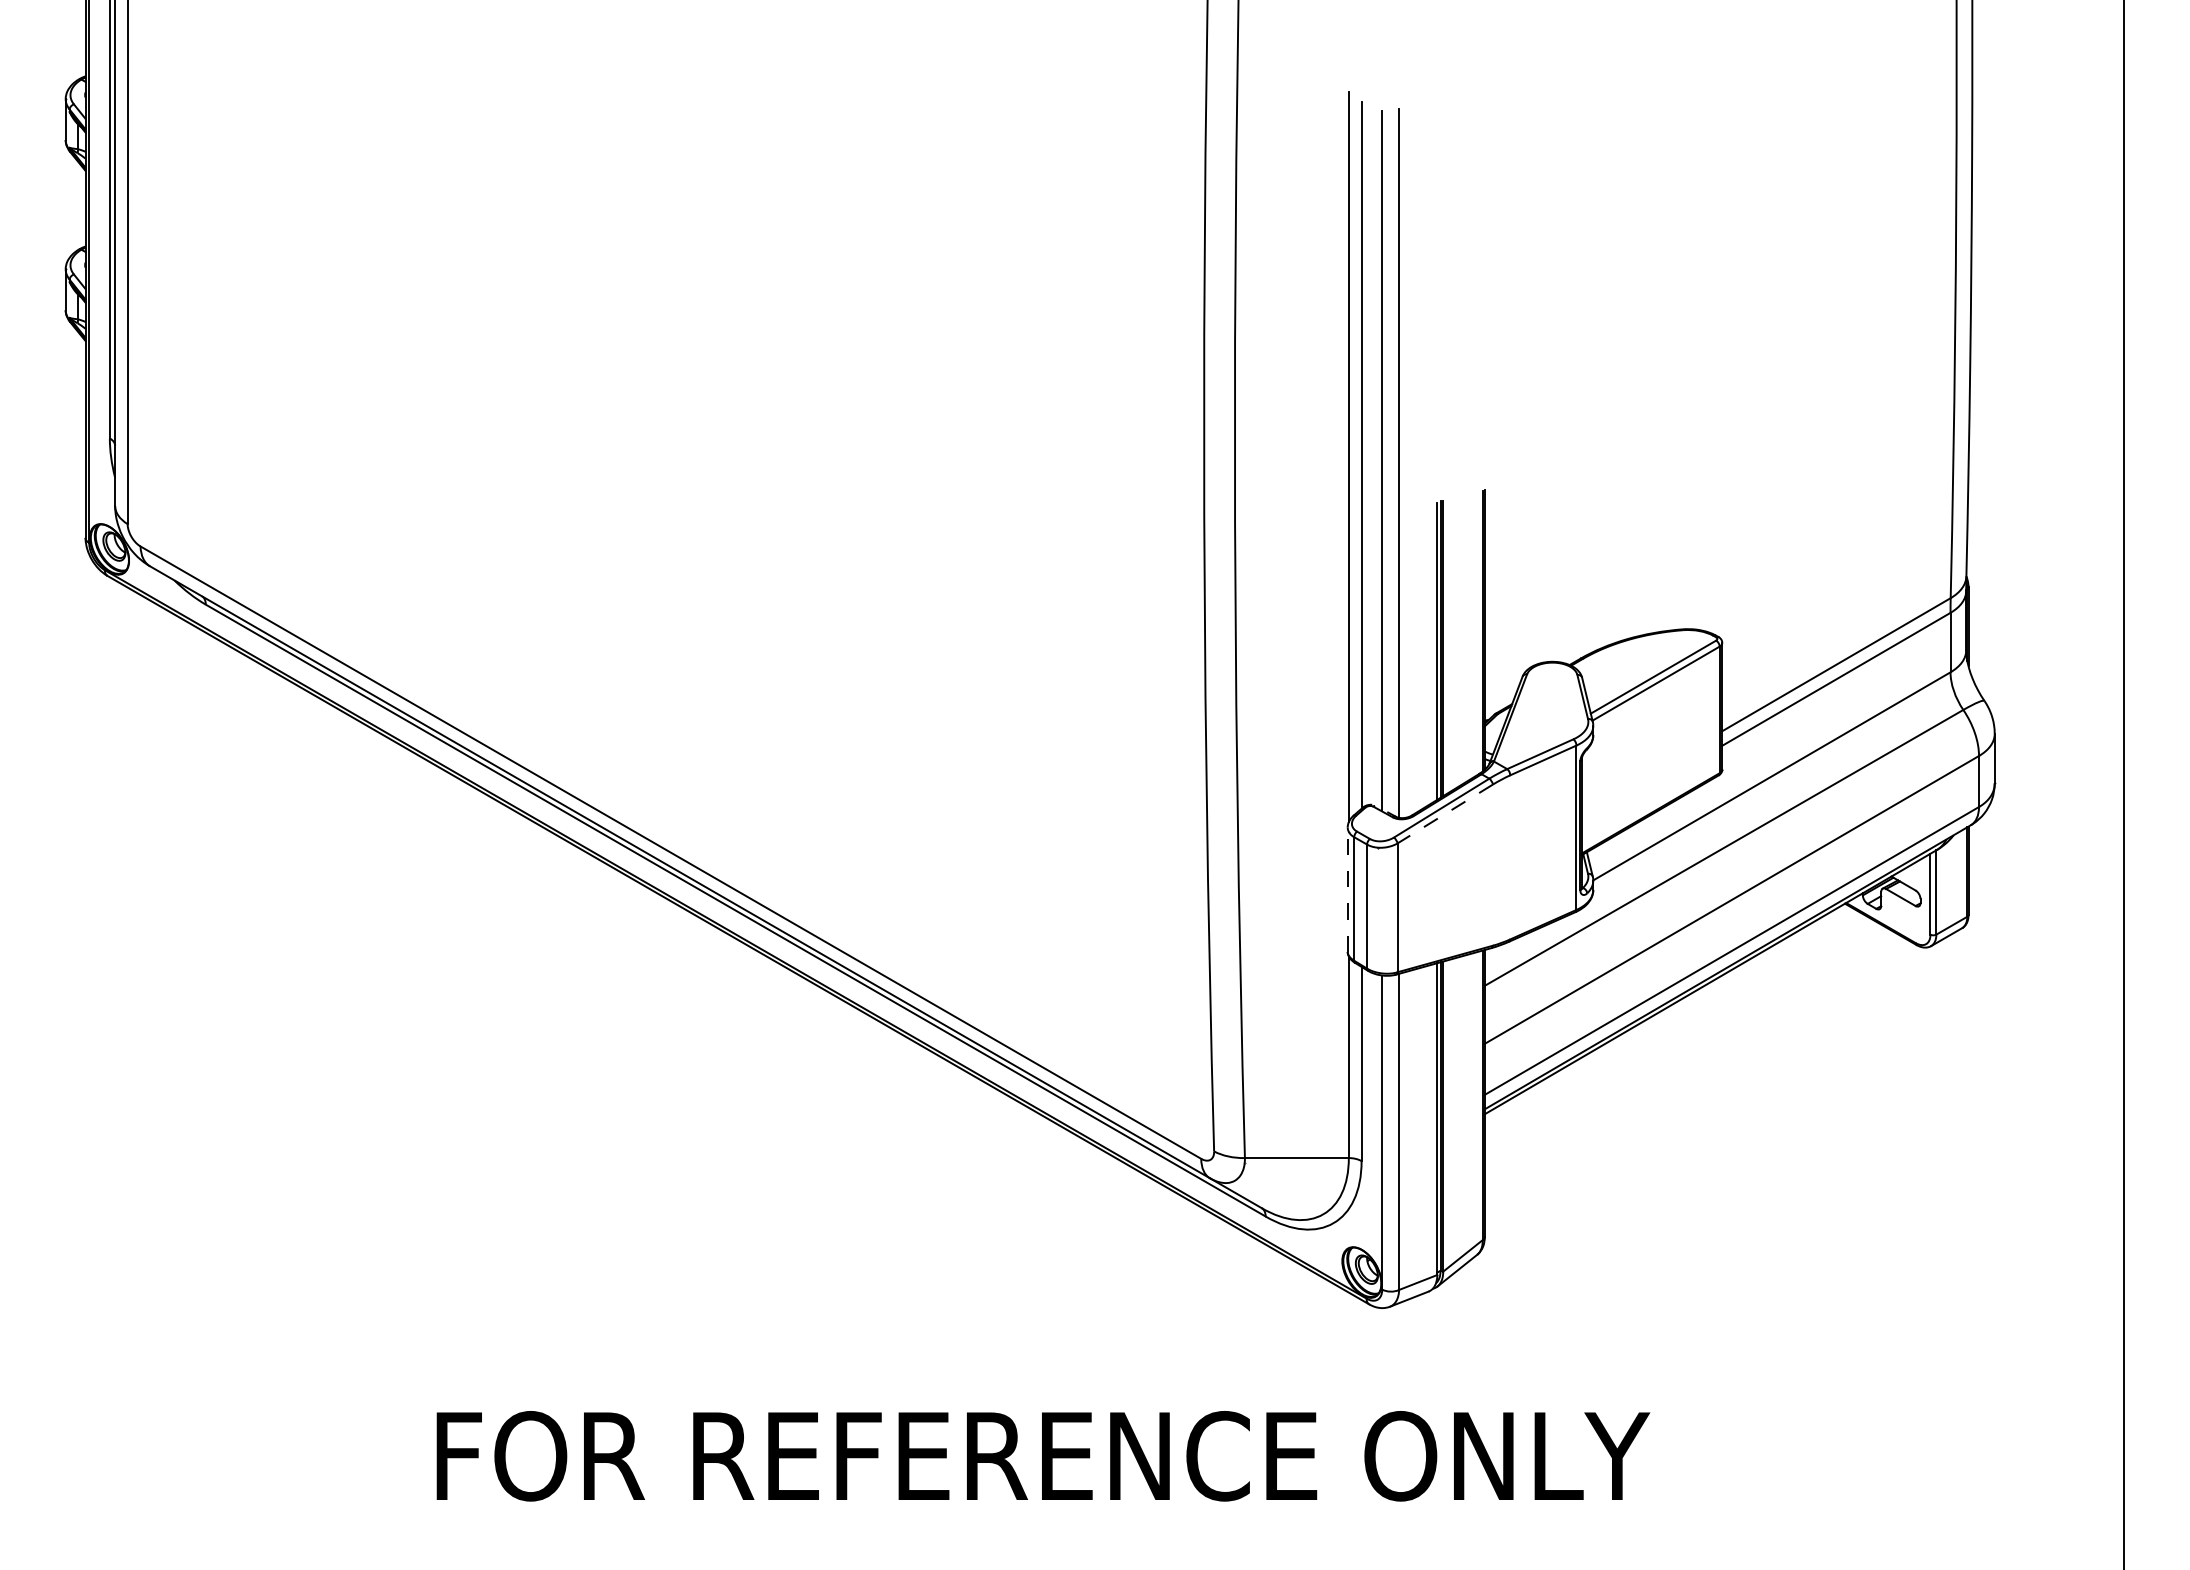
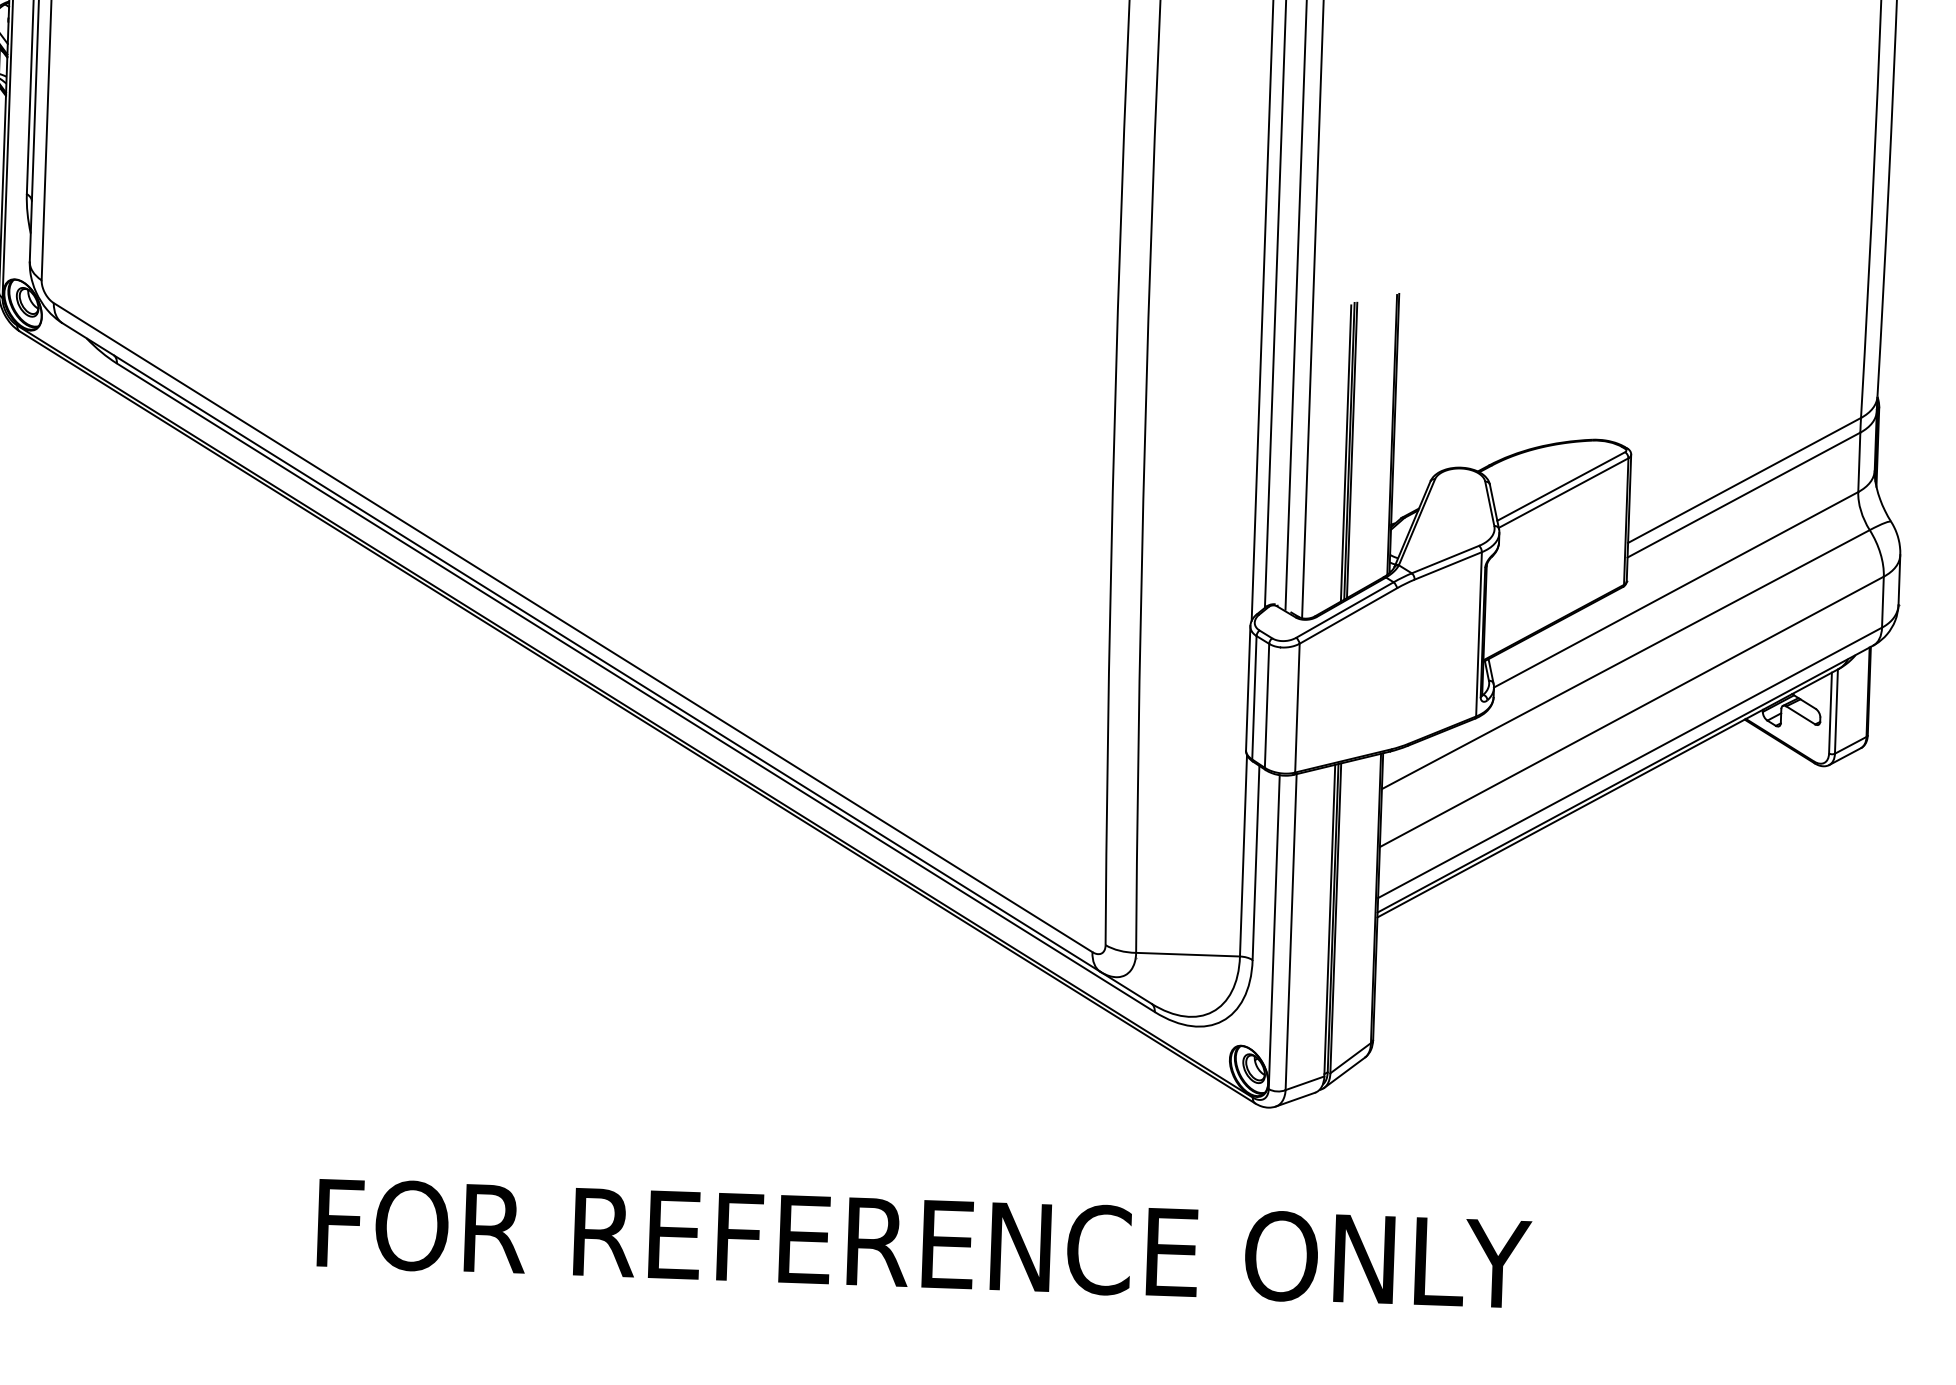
line: (1444, 814) -> (1347, 616), dashed -> solid
line: (1347, 889) -> (1248, 688), dashed -> solid

